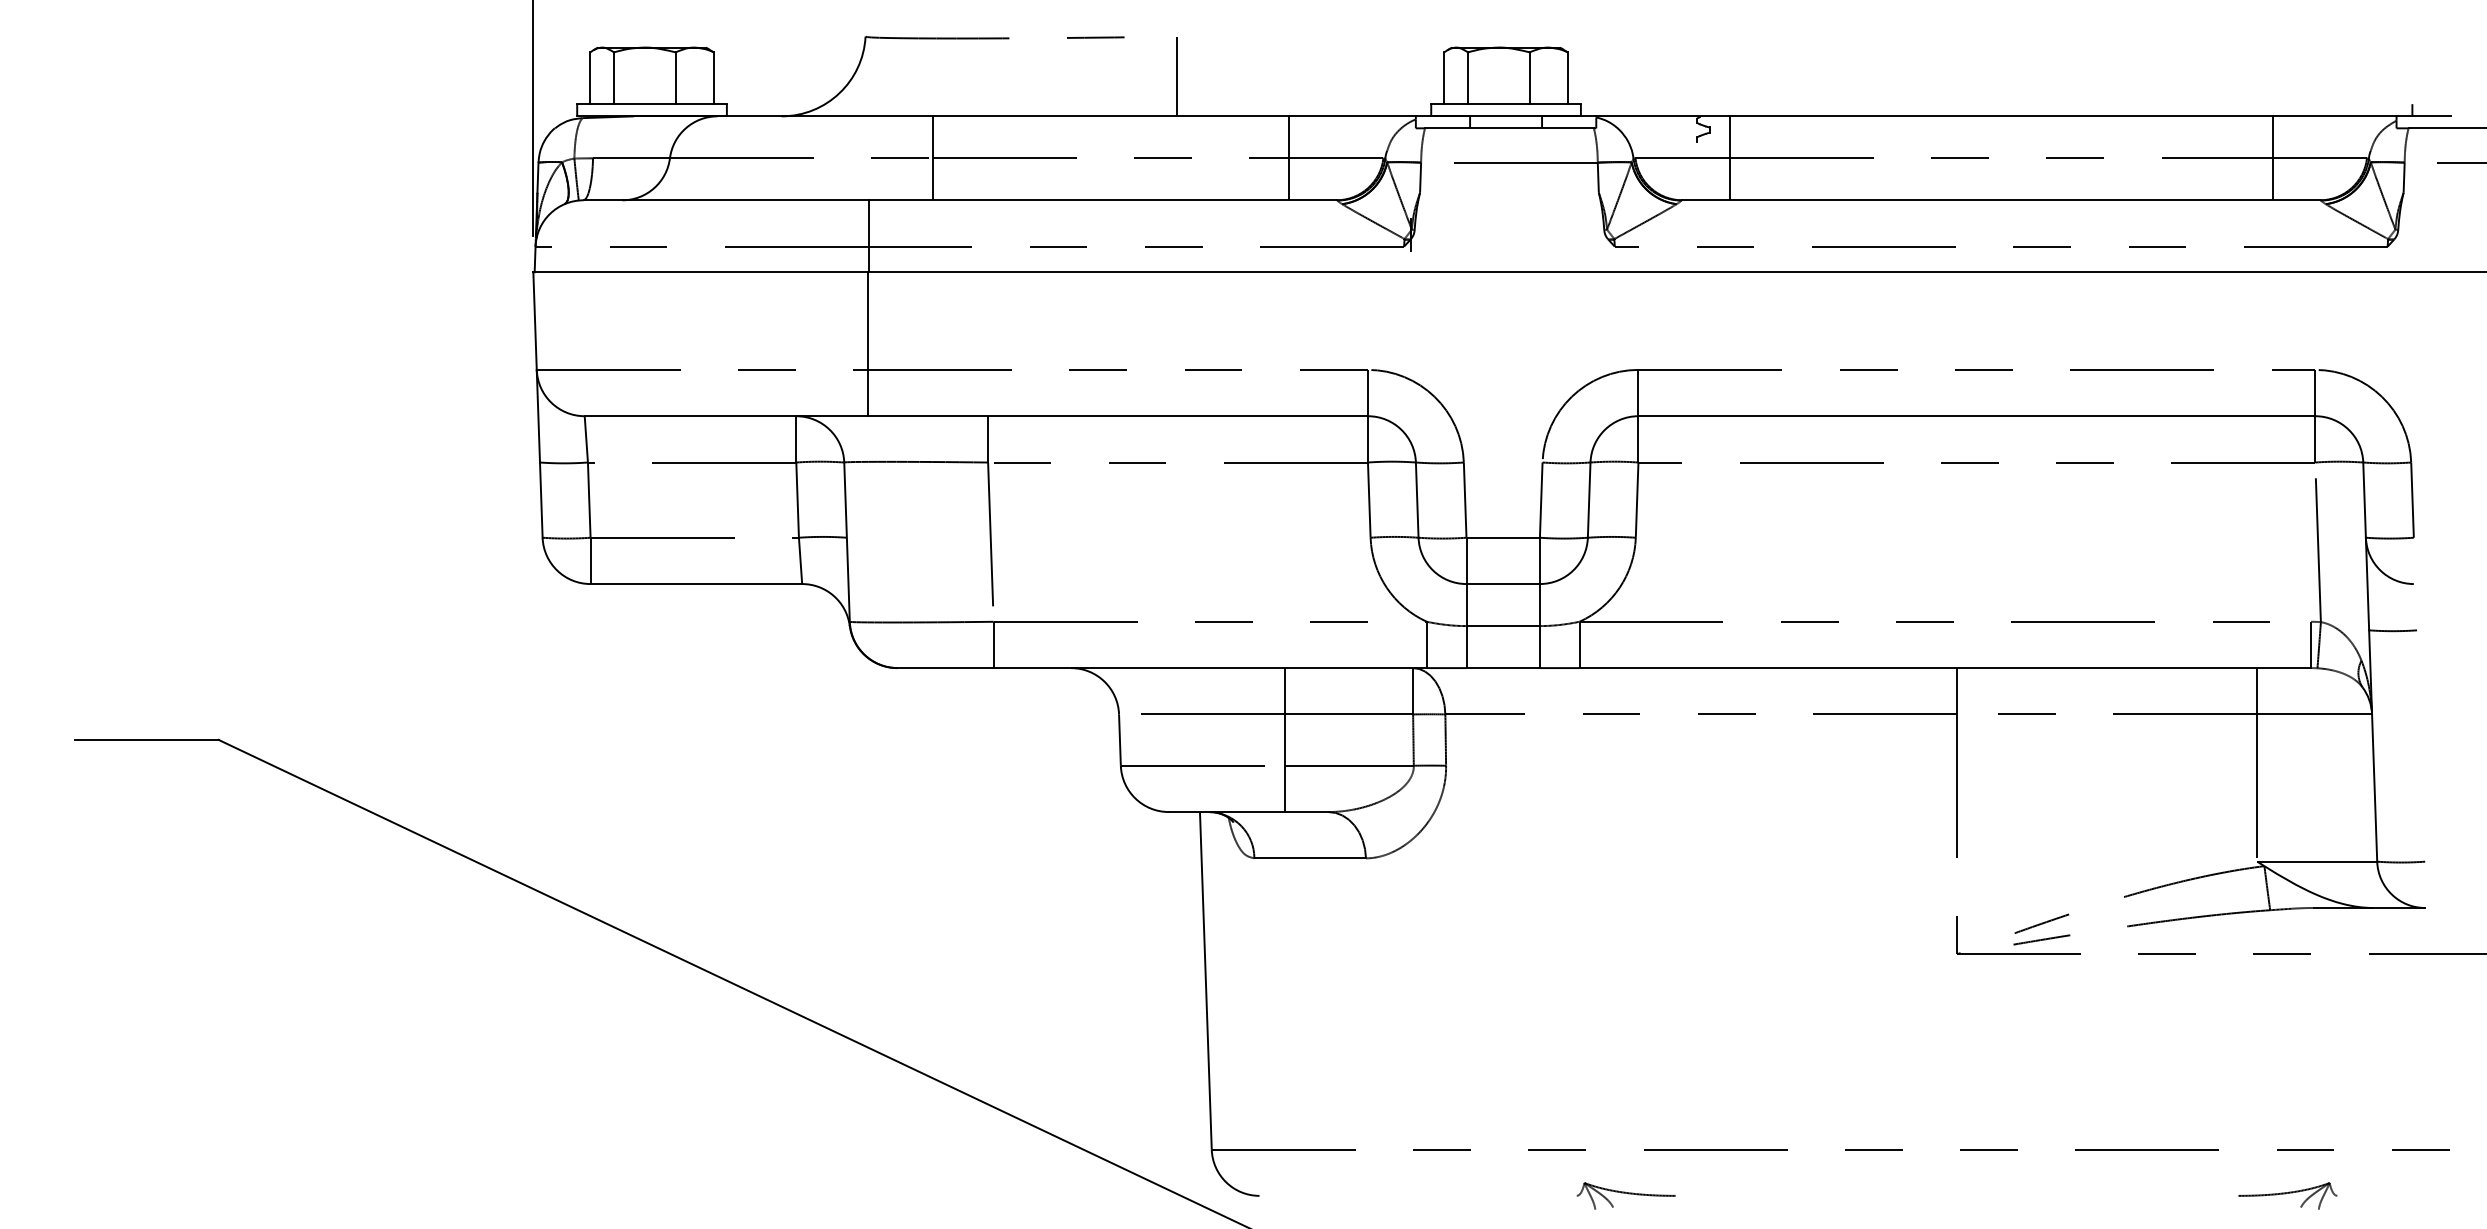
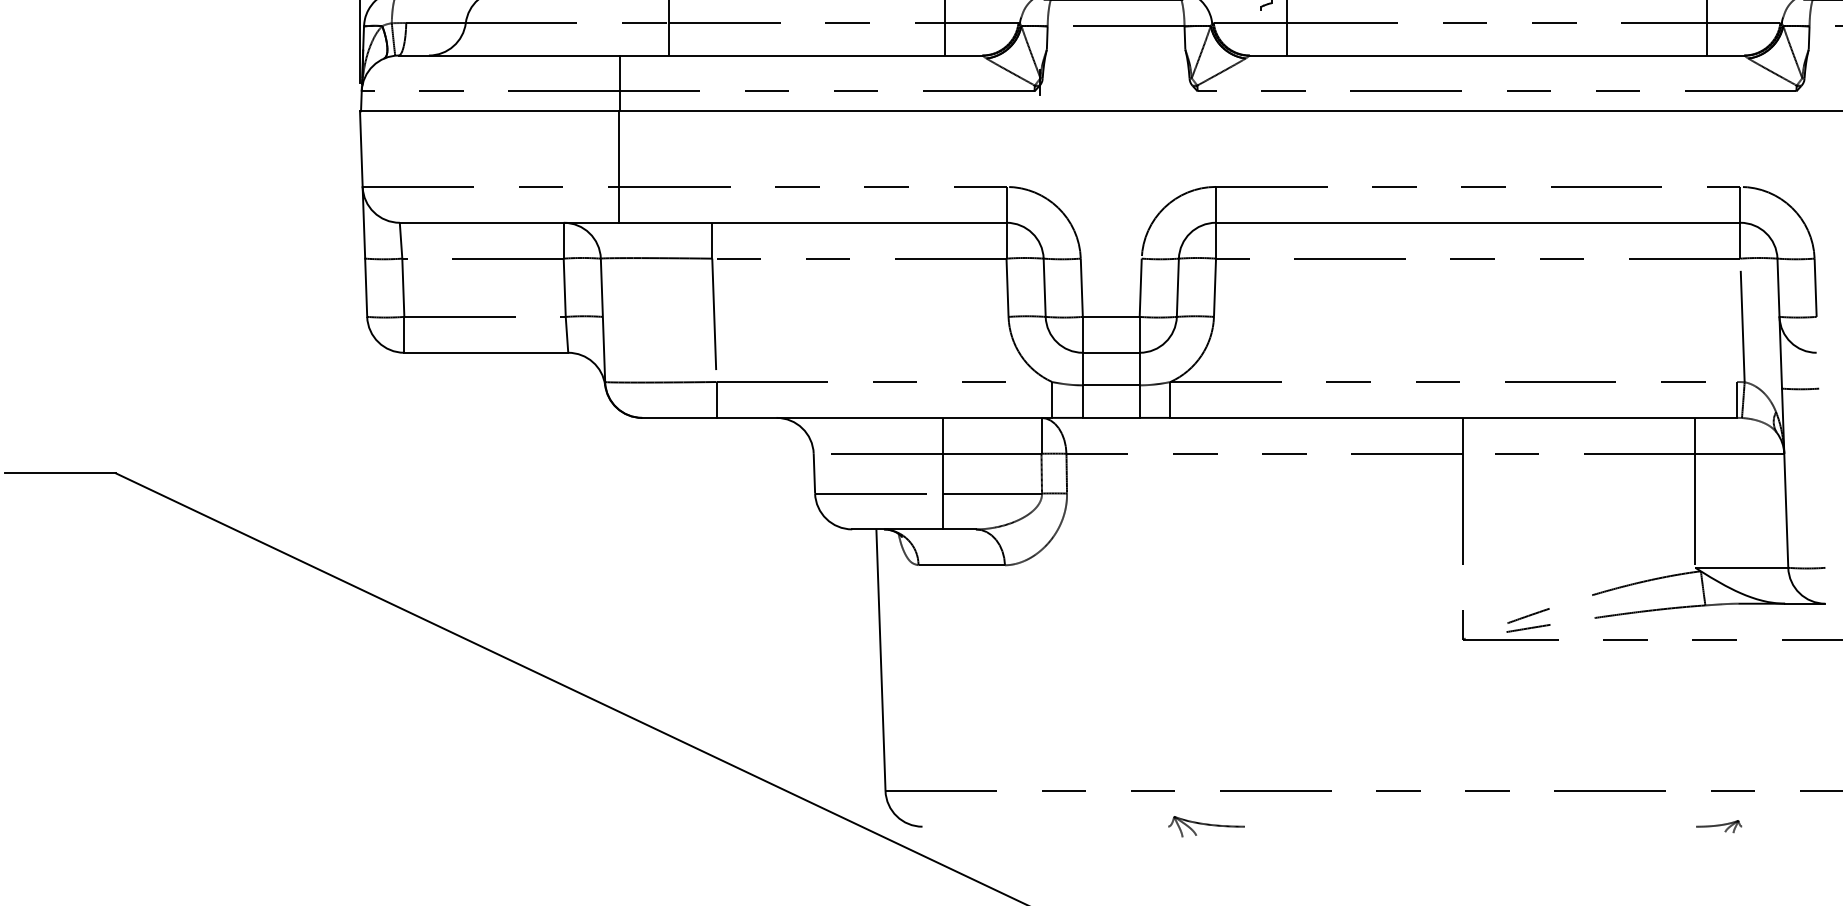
part: (2287, 1195) -> (1718, 826), size x0.6

